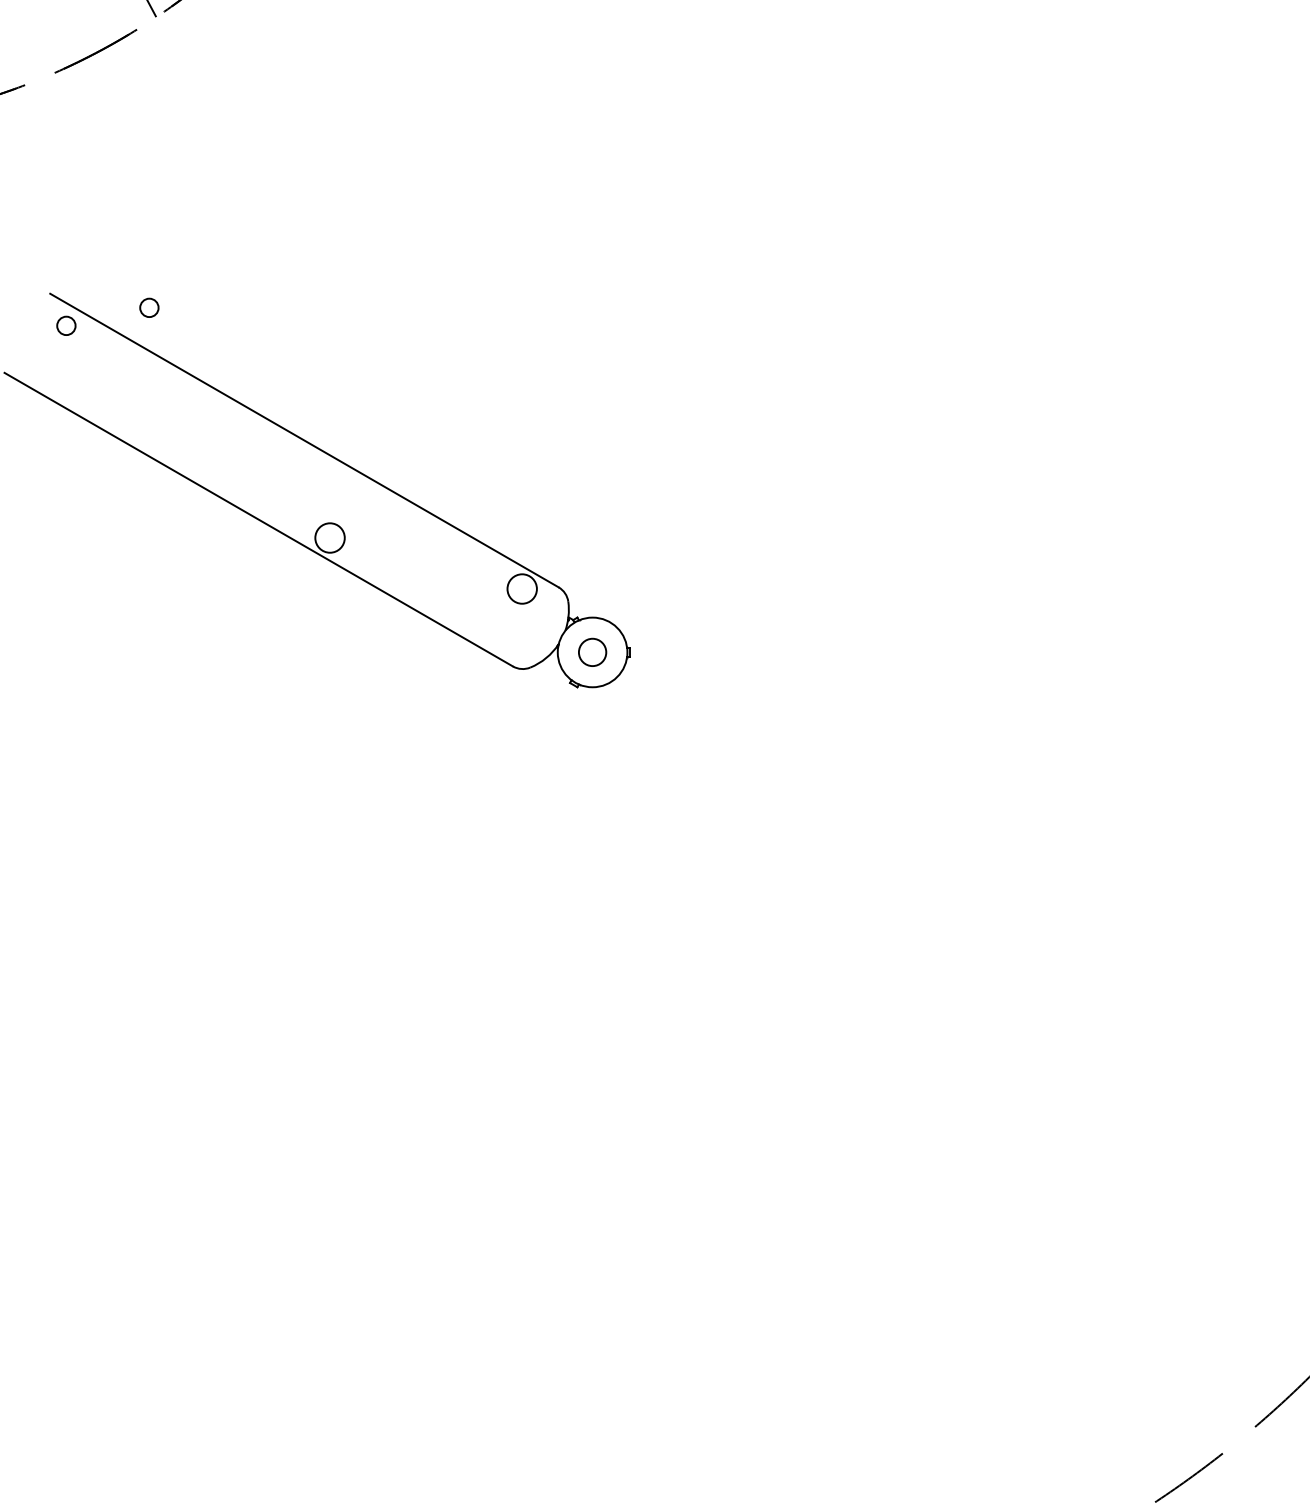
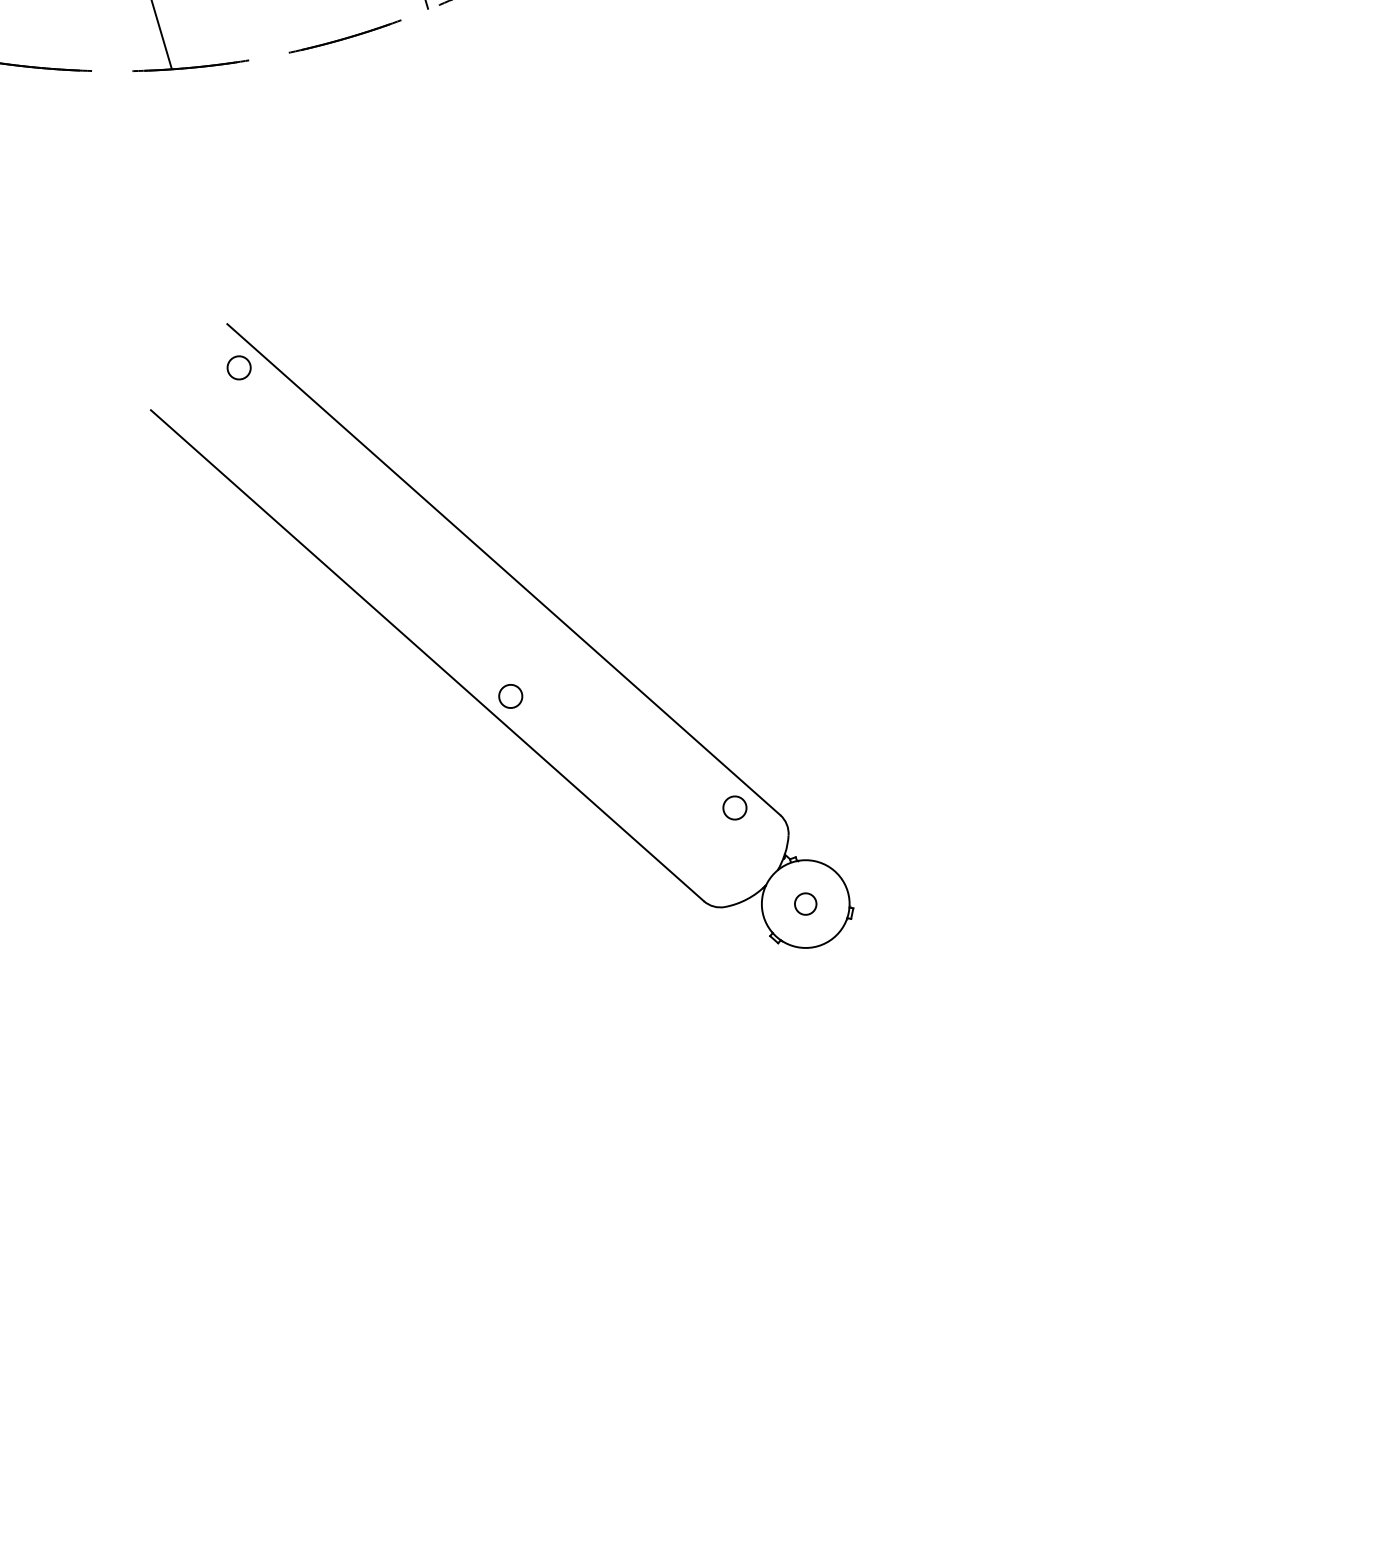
circle: (149, 307) -> (346, 366), removed
circle: (329, 537) -> (510, 695), size x0.62
circle: (522, 588) -> (735, 807), size x0.62
circle: (592, 651) -> (805, 902), size x0.62

